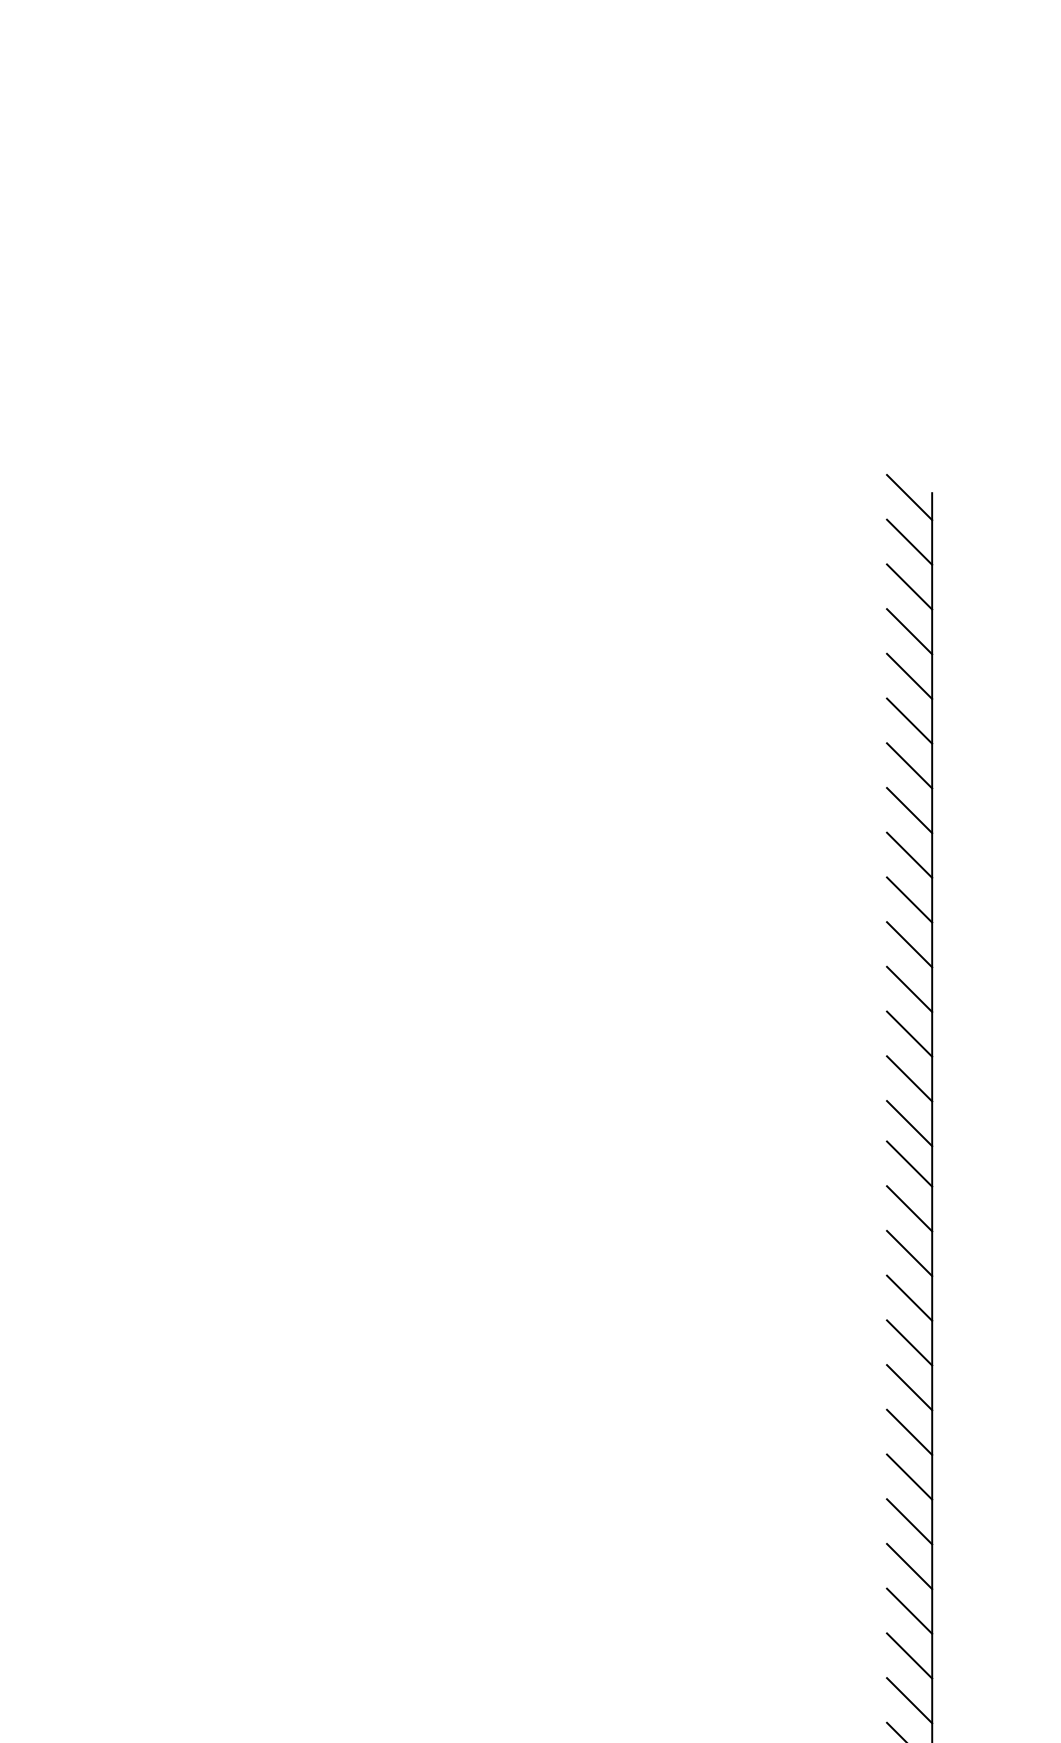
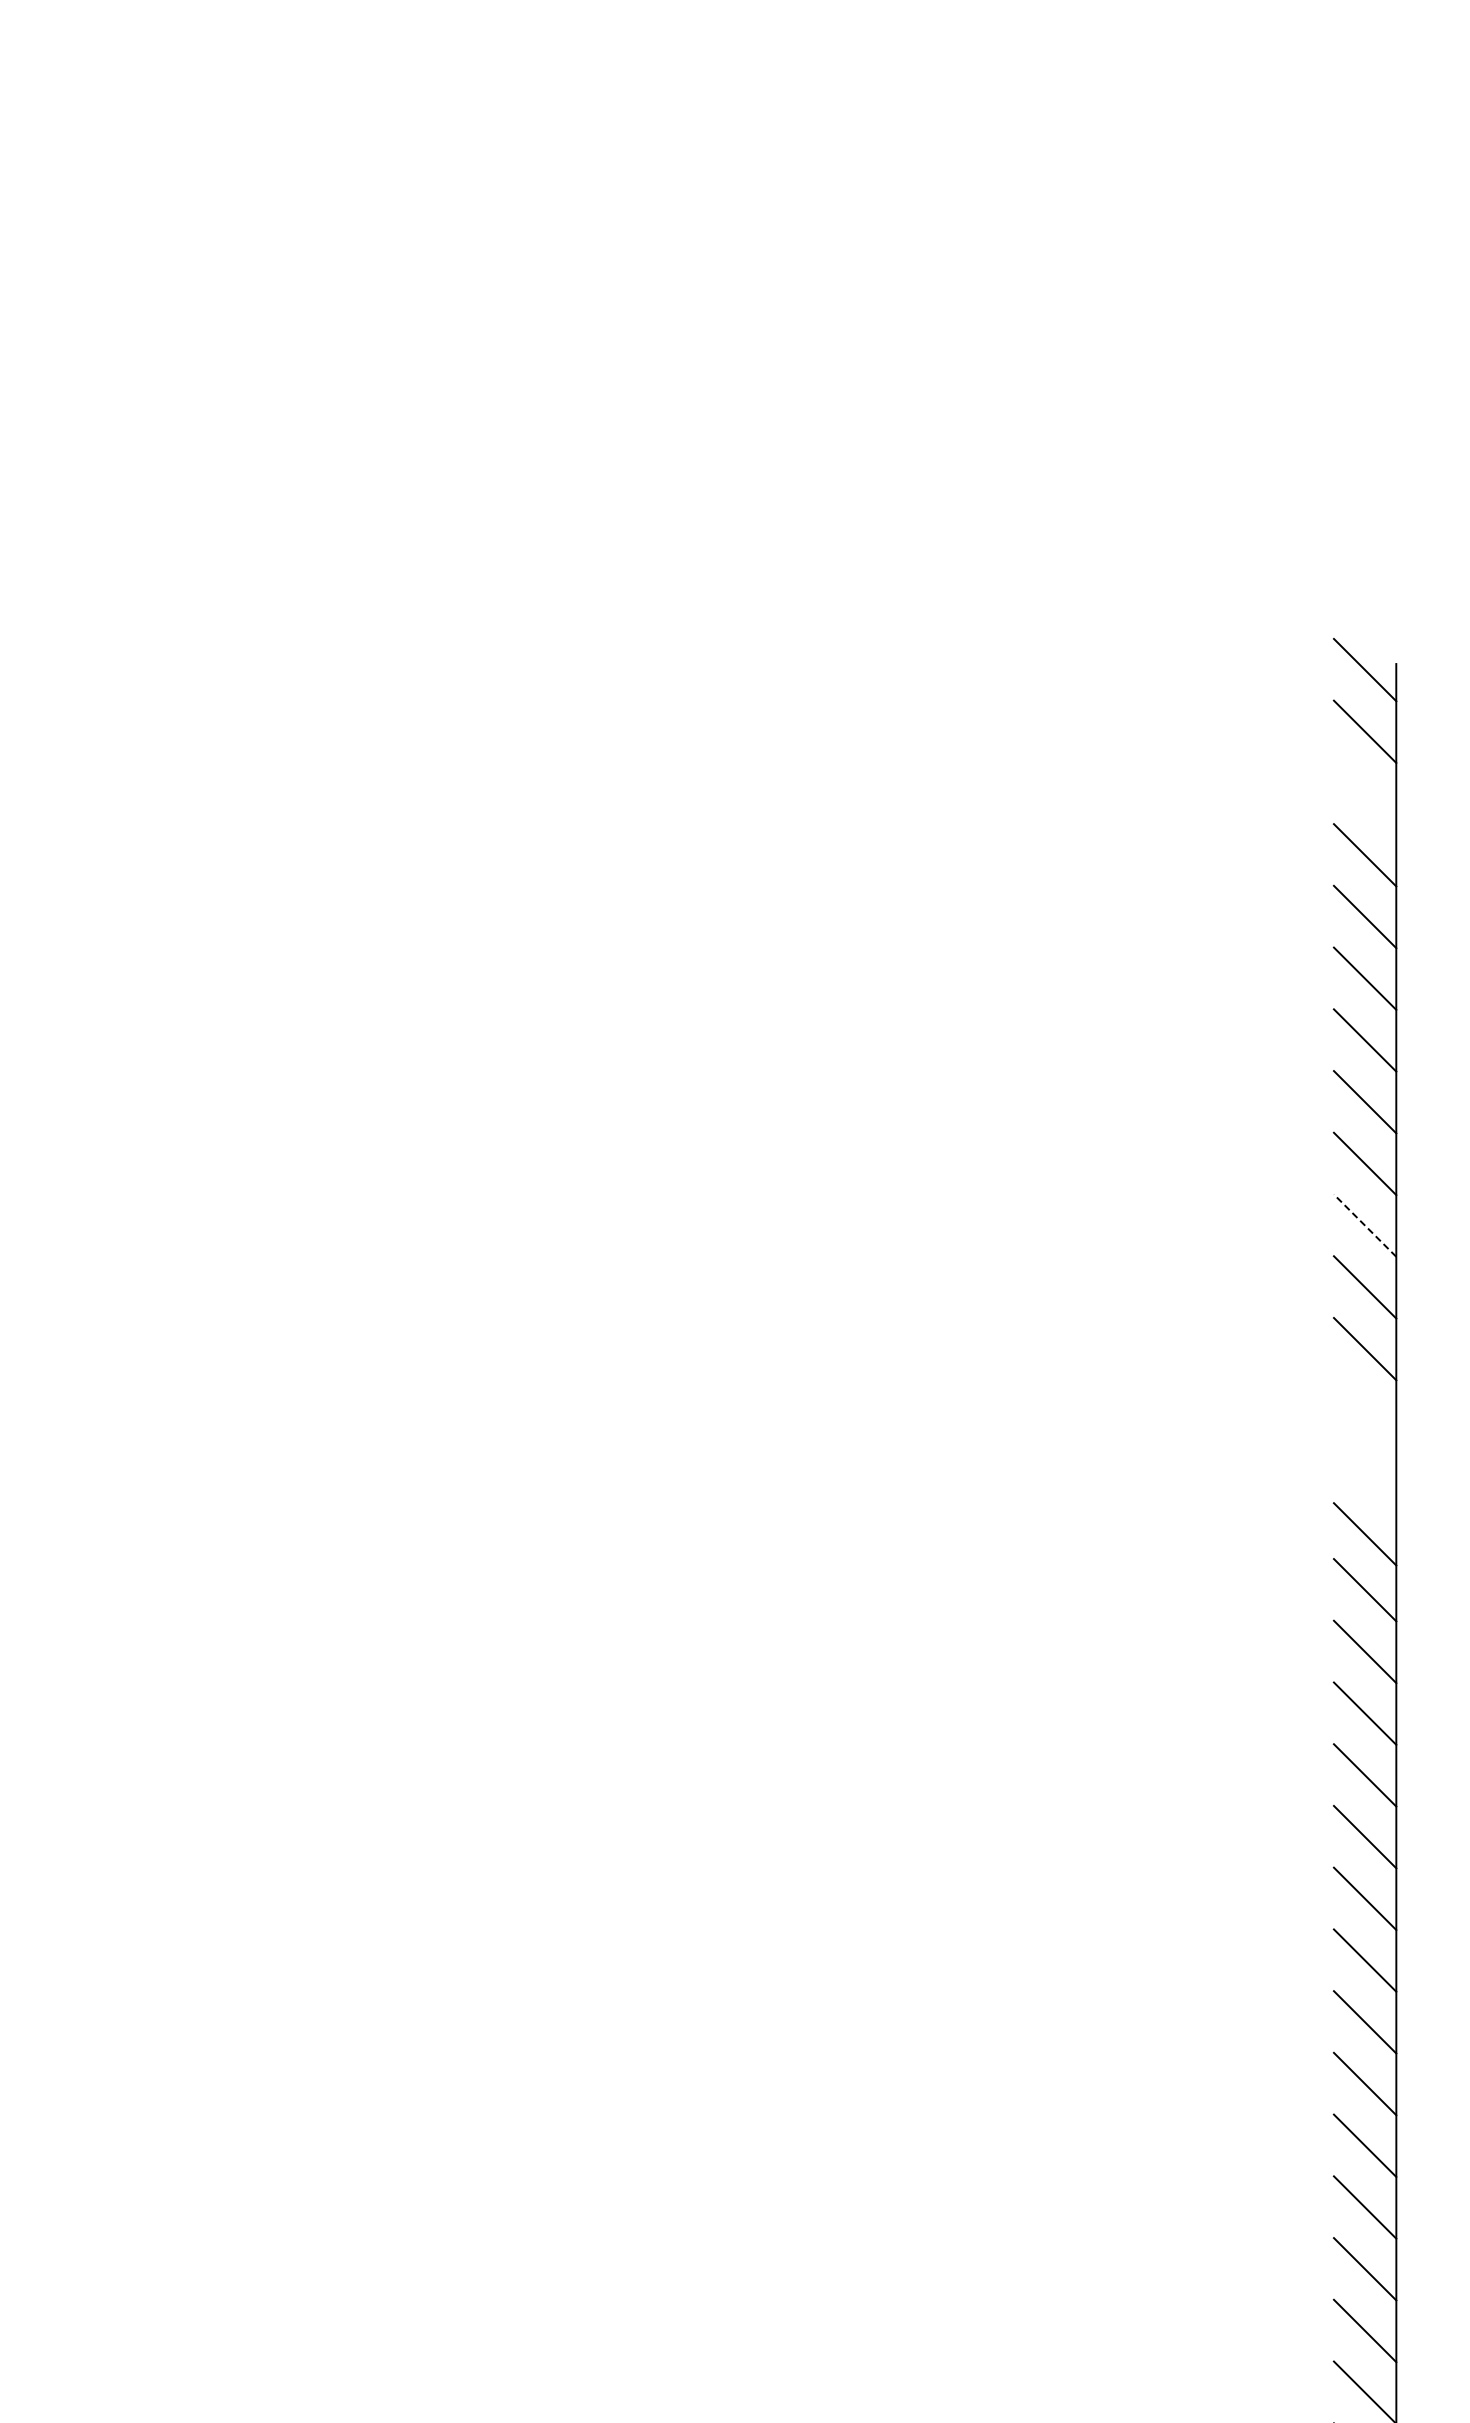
line: (909, 586) -> (1364, 793), removed
line: (909, 899) -> (1364, 1225), solid -> dashed
line: (909, 1033) -> (1364, 1410), removed
line: (909, 1078) -> (1364, 1472), removed

